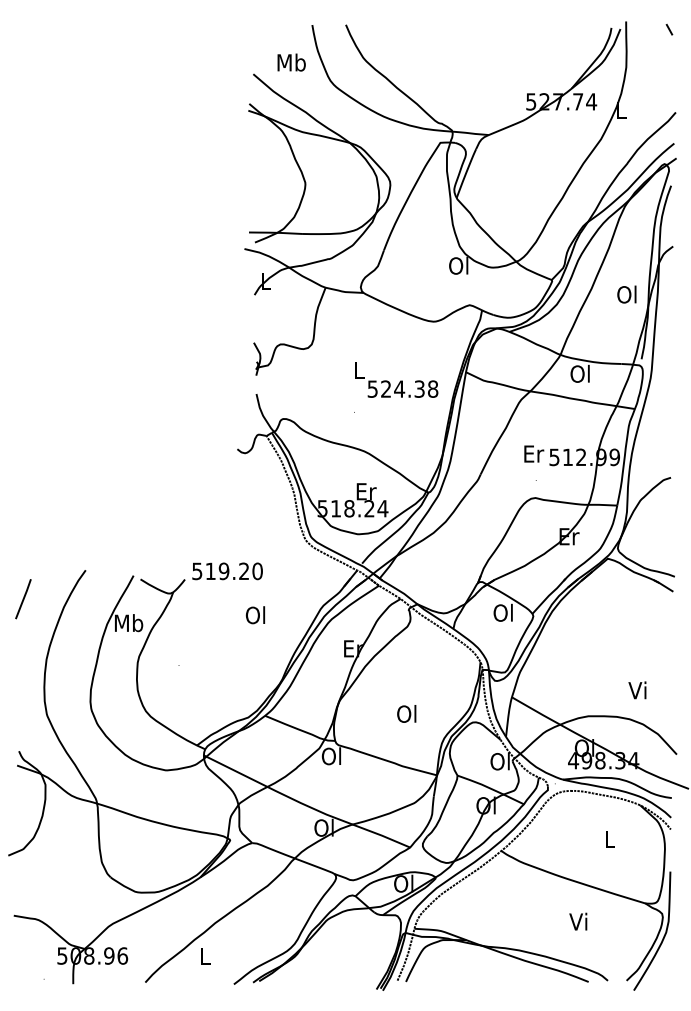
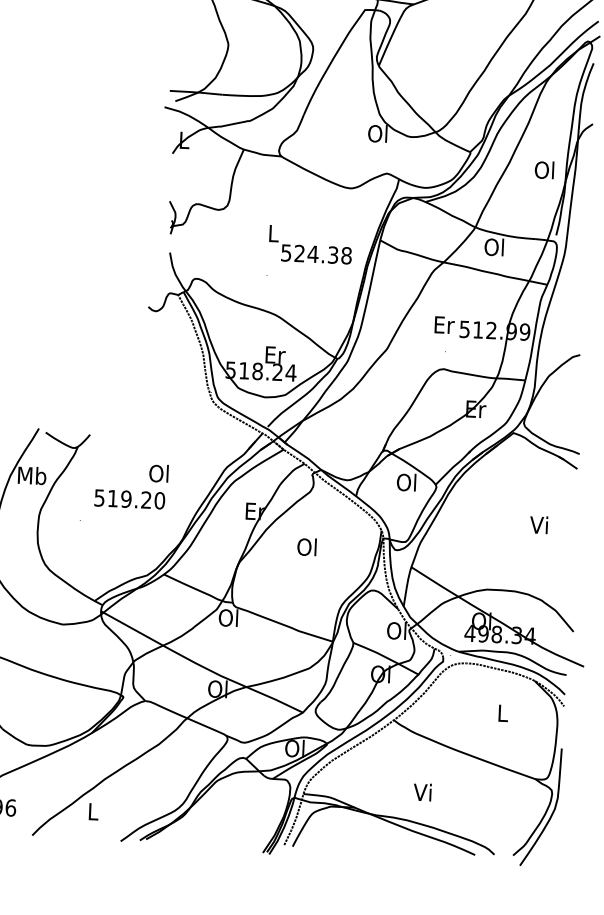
text: (227, 571) -> (129, 499), moved
text: (637, 690) -> (539, 525), moved
text: (406, 713) -> (306, 546), moved
text: (578, 921) -> (422, 792), moved

